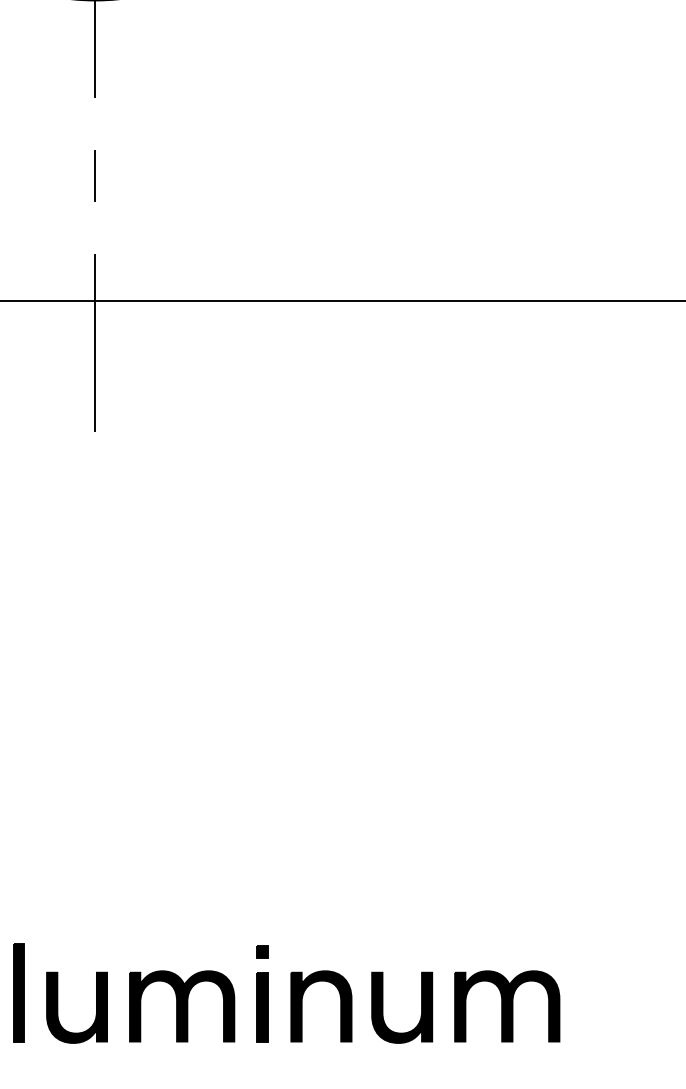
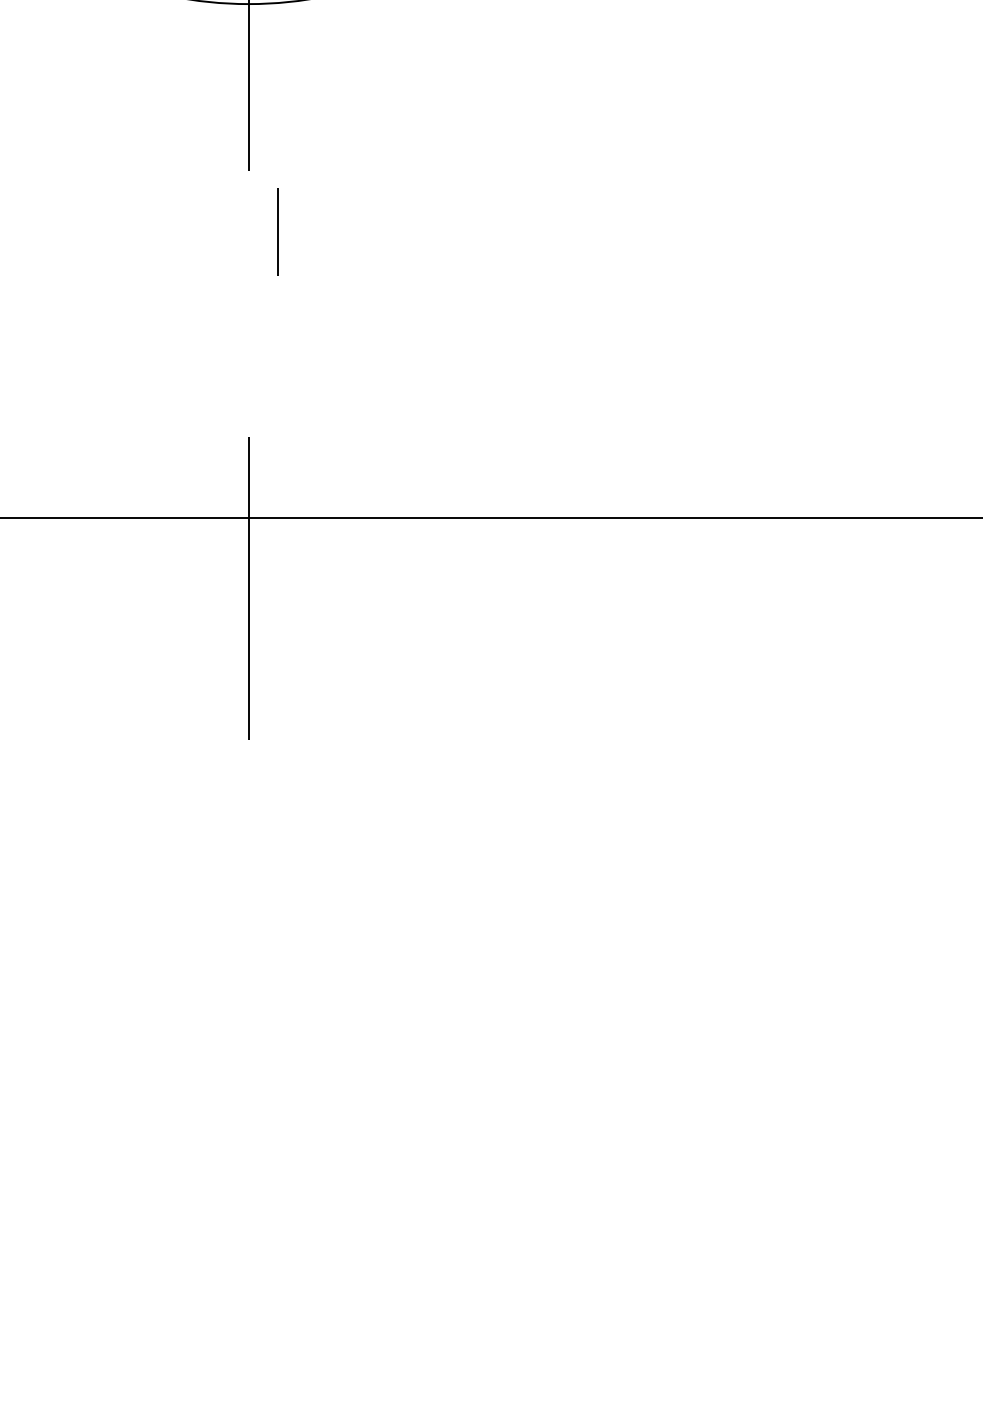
line: (94, 175) -> (276, 231), moved

